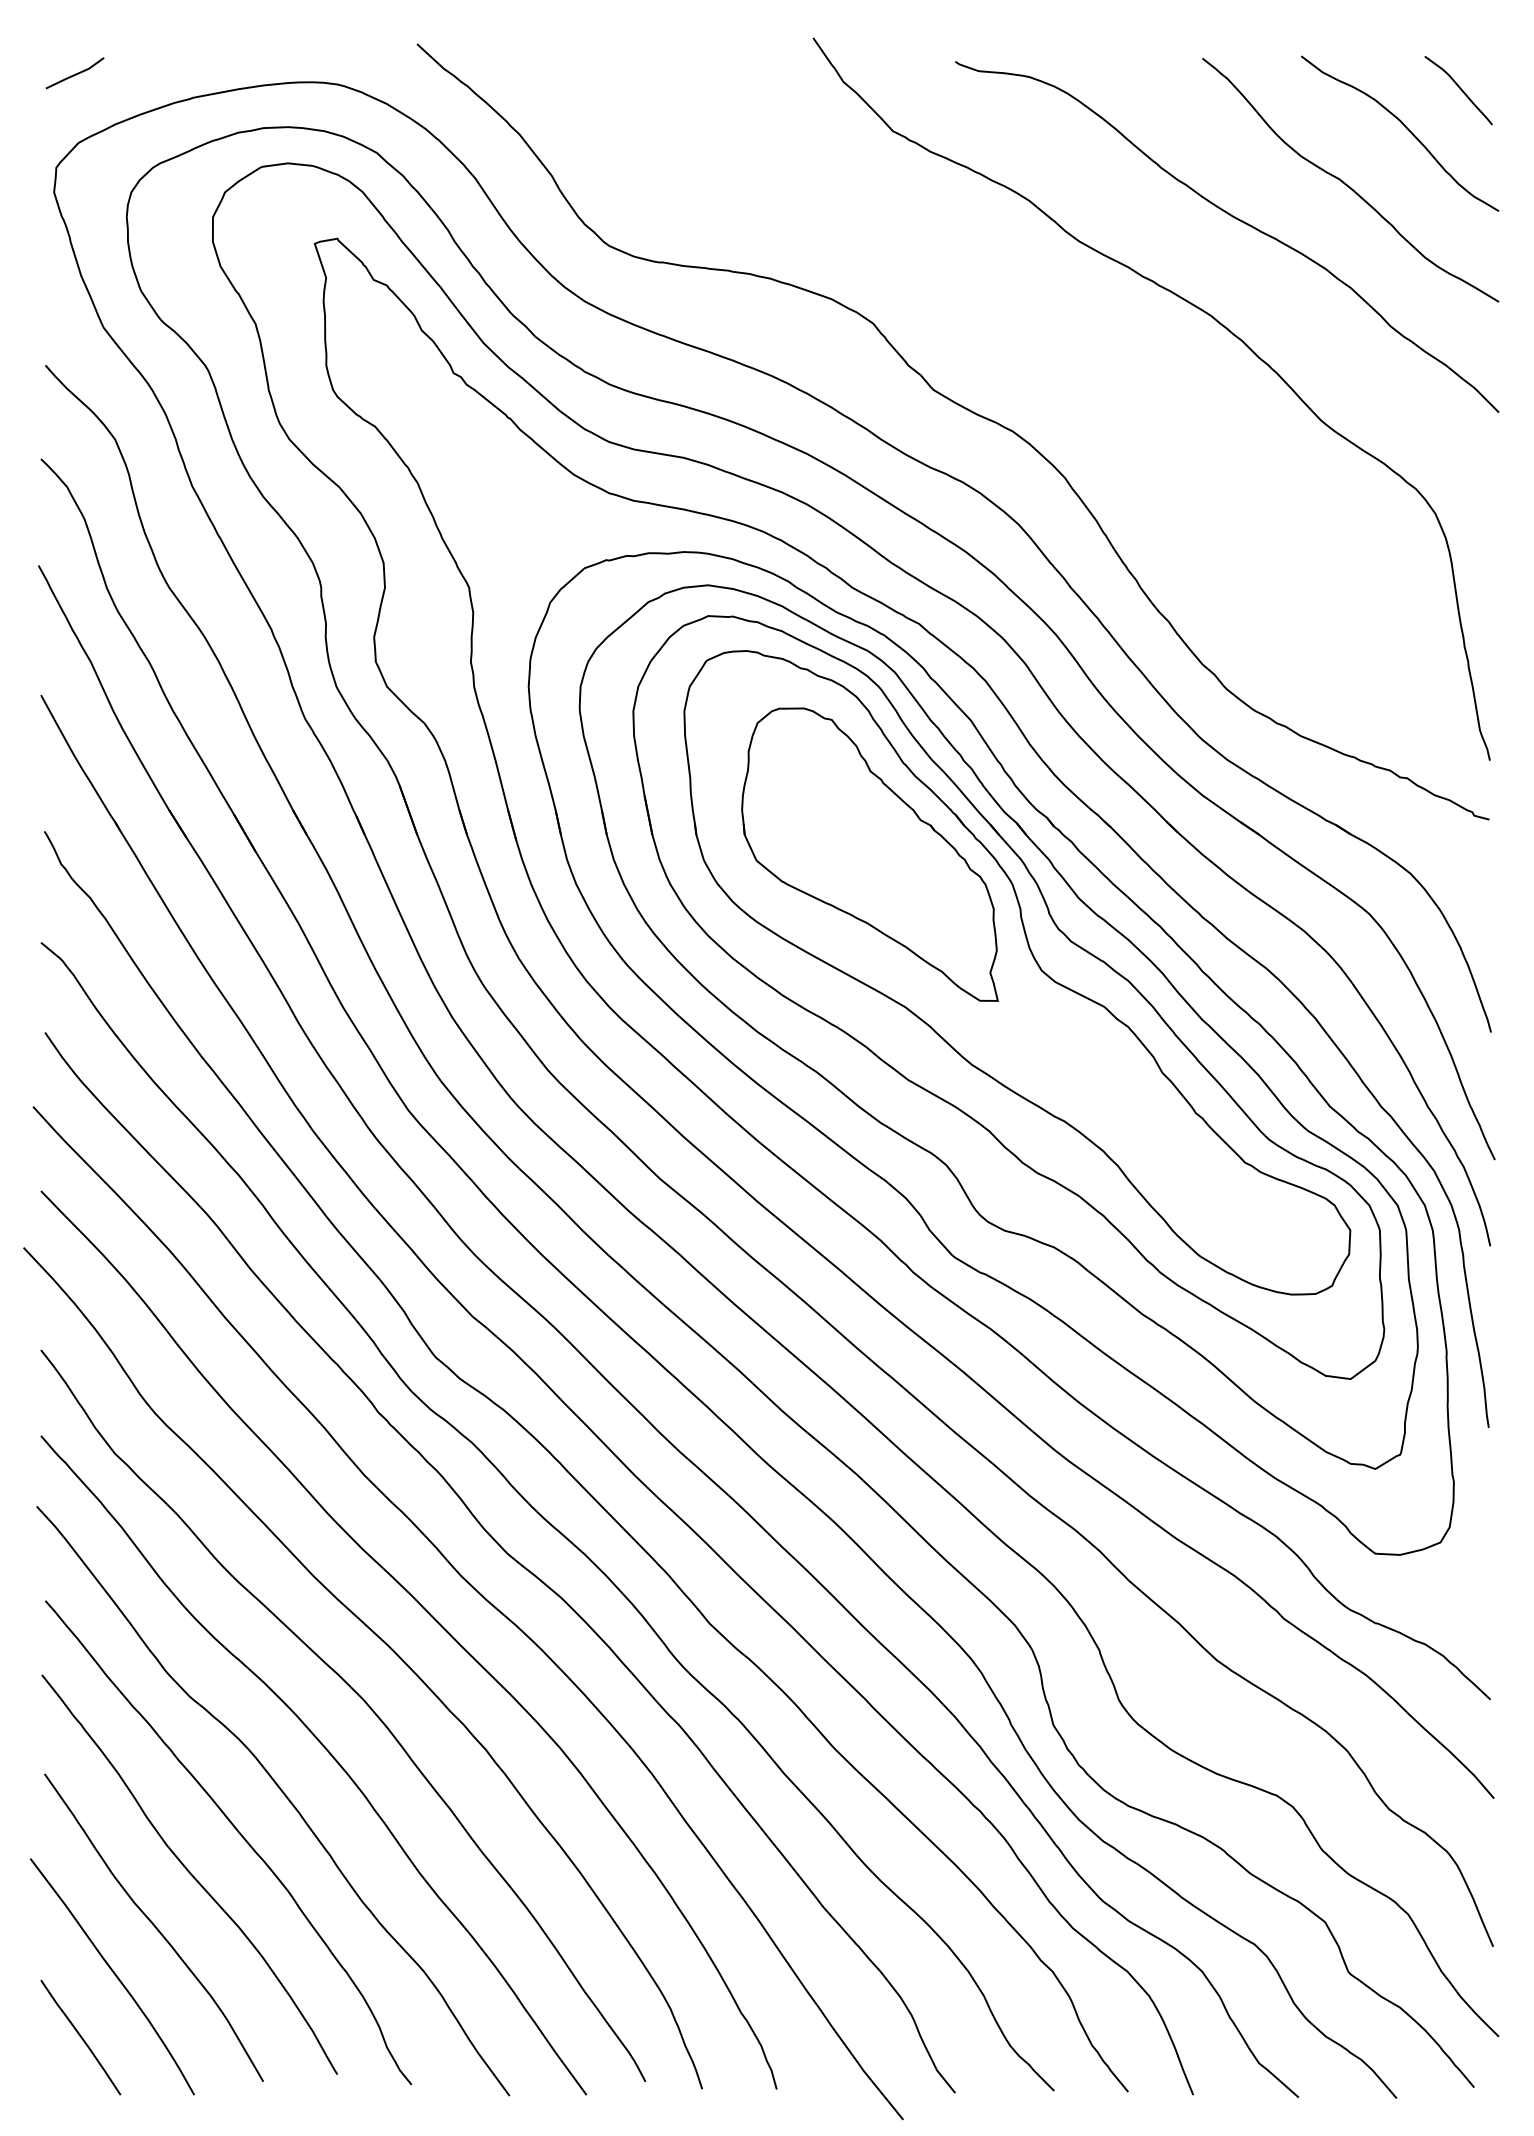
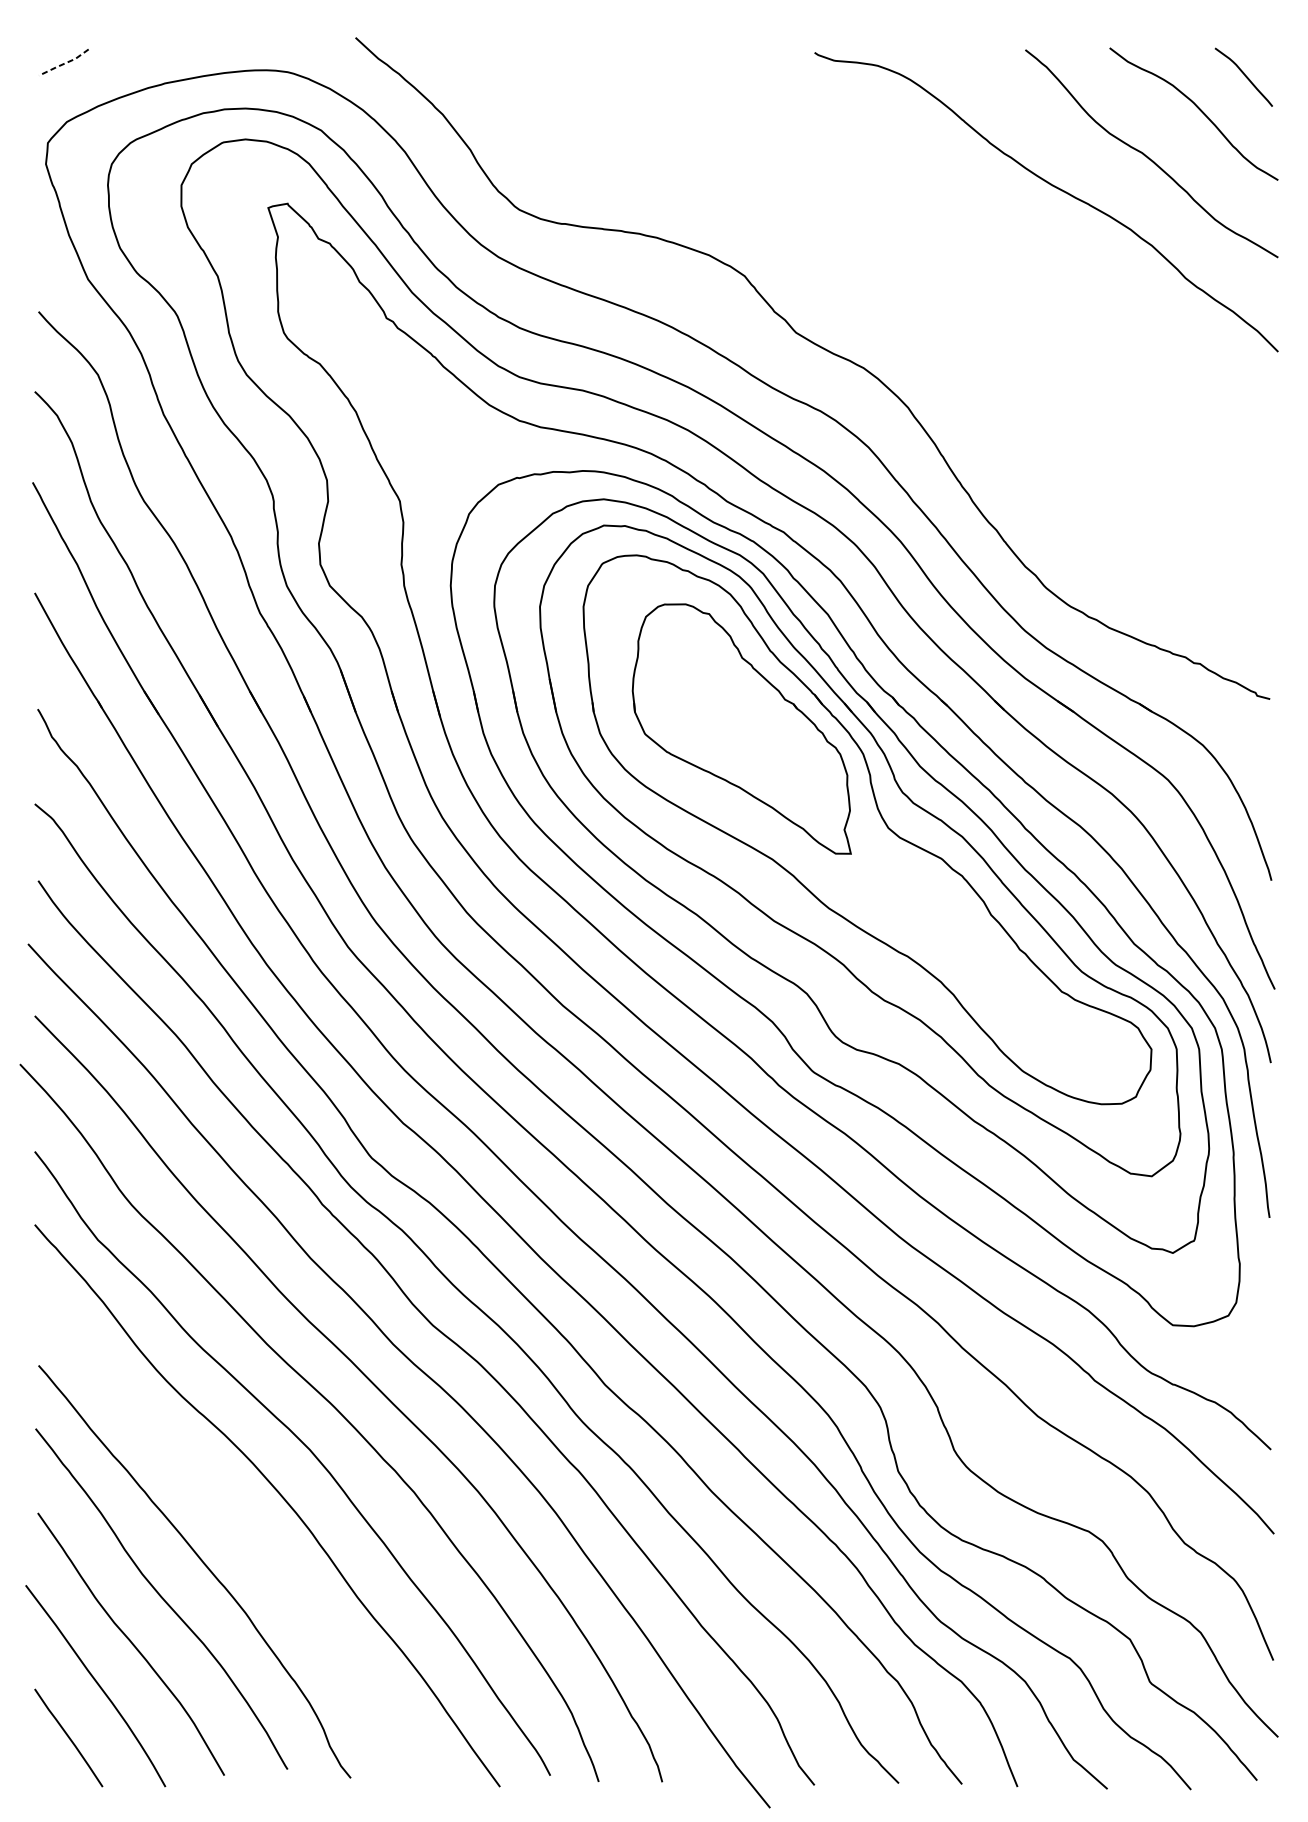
line: (75, 74) -> (64, 63), solid -> dashed
curve: (1213, 319) -> (1034, 272), removed
curve: (282, 1793) -> (240, 1529), removed

